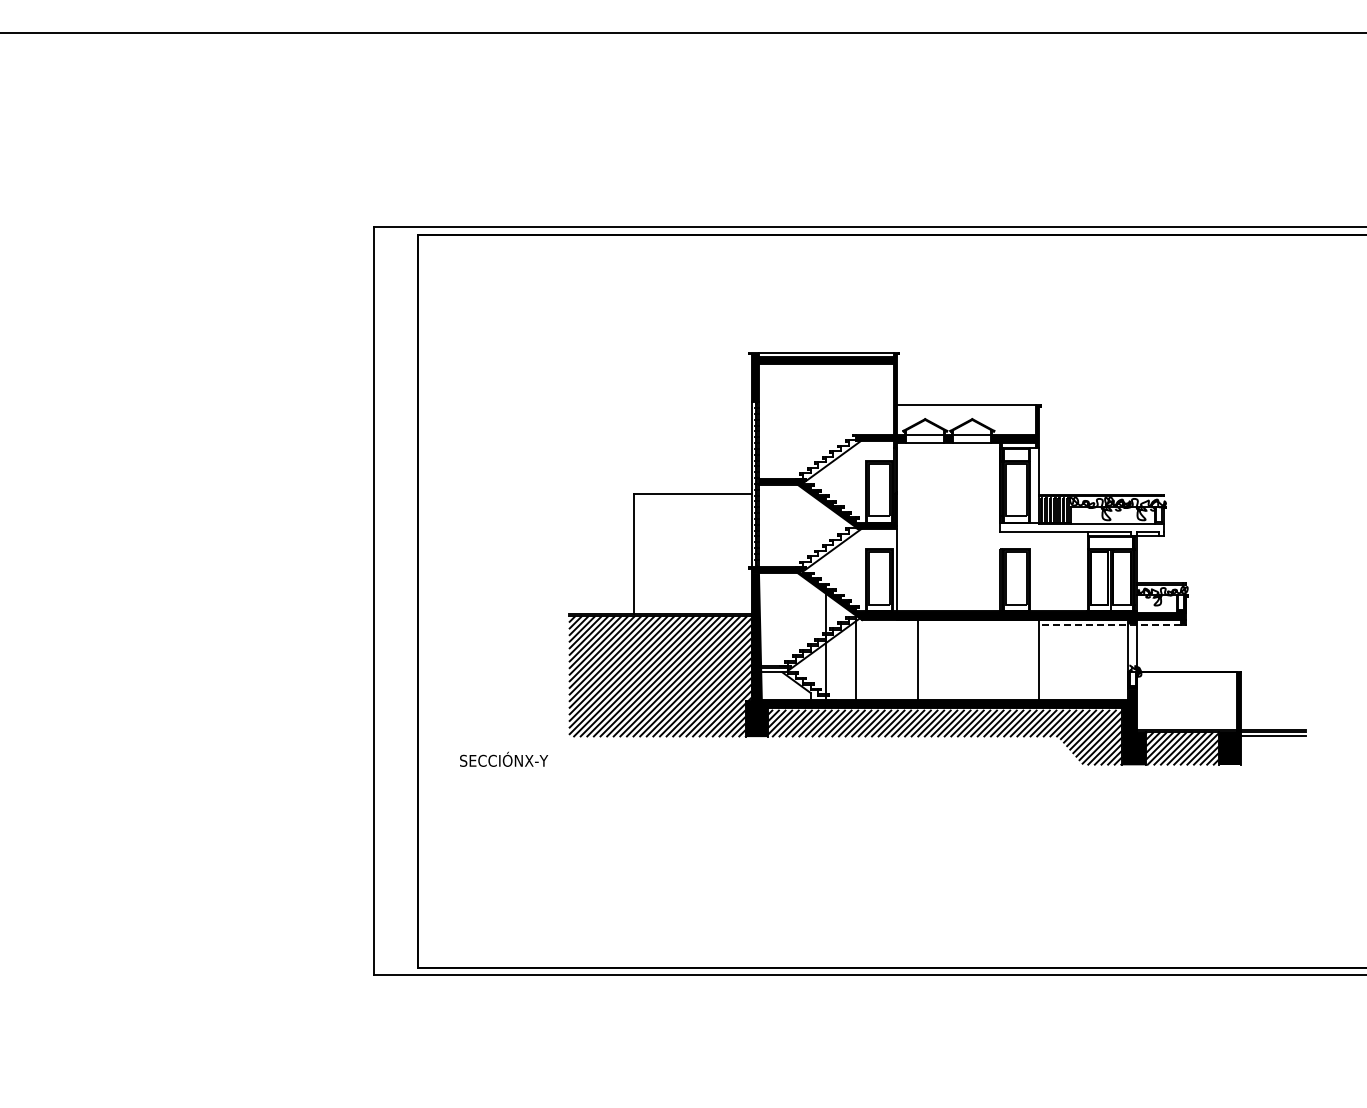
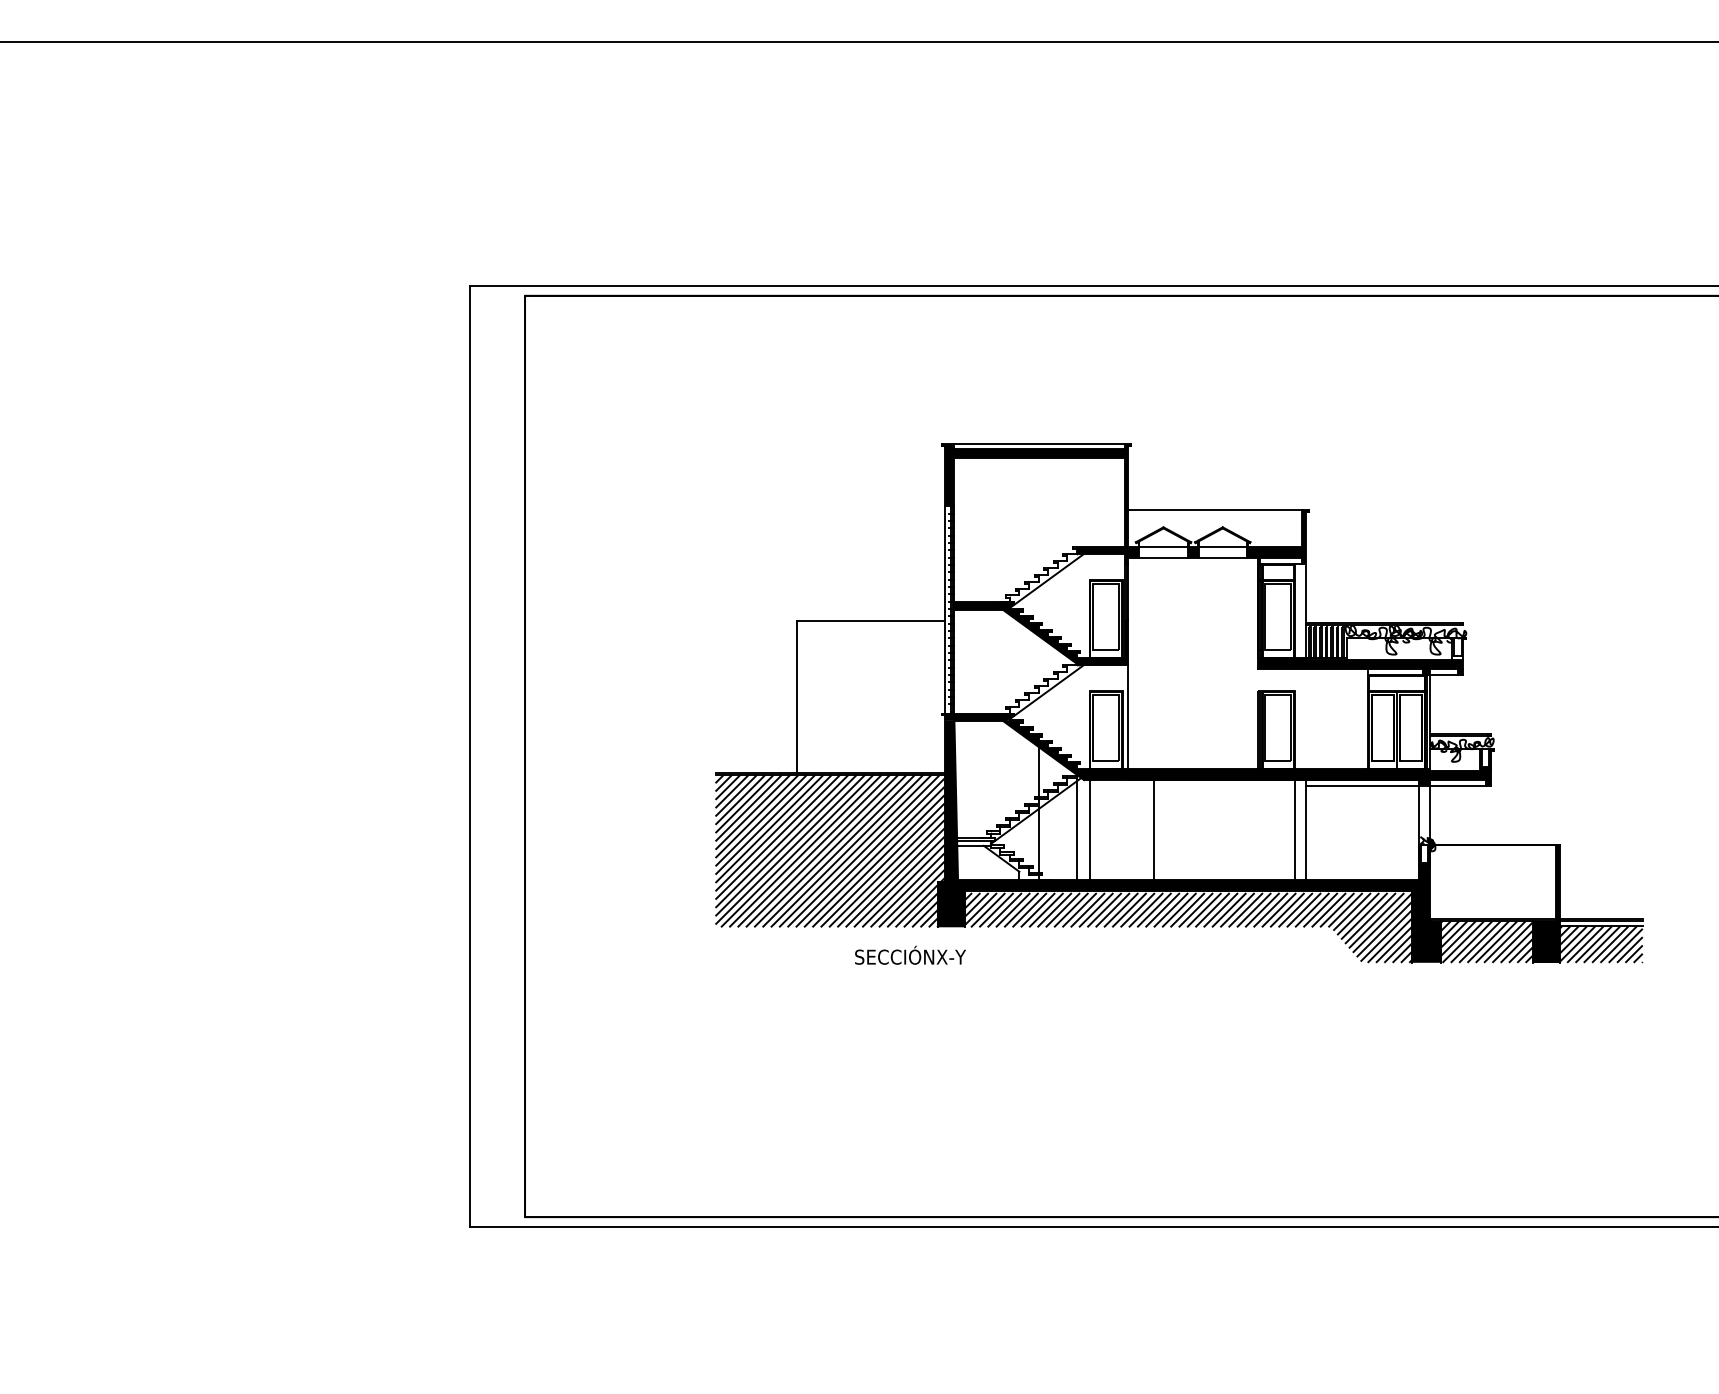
fill: (1081, 529) -> (1360, 666), added
line: (1109, 624) -> (1395, 785), dashed -> solid
line: (866, 659) -> (1089, 829), added
line: (1029, 659) -> (1294, 829), added
hatch: (1273, 750) -> (1601, 944), added
text: (504, 758) -> (911, 954), moved

